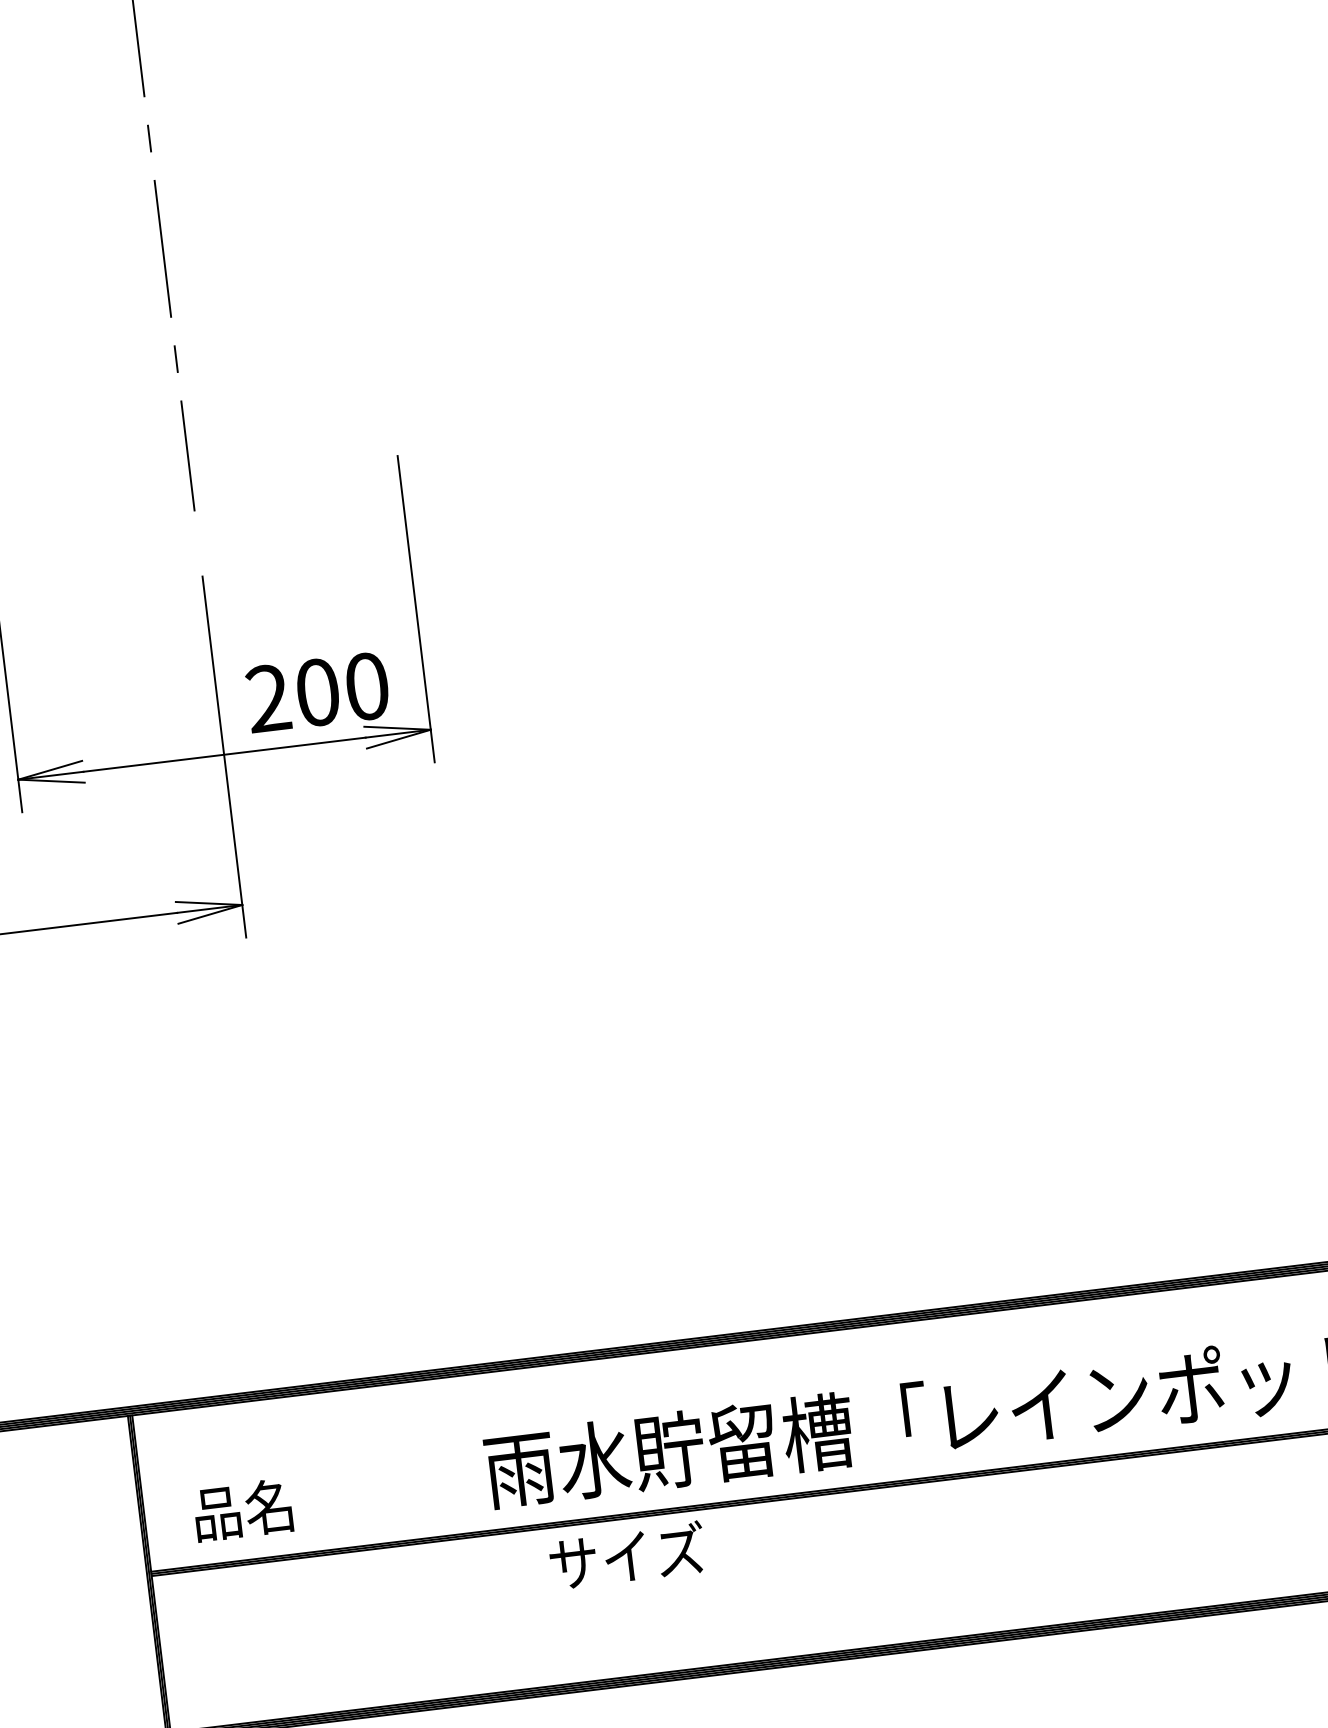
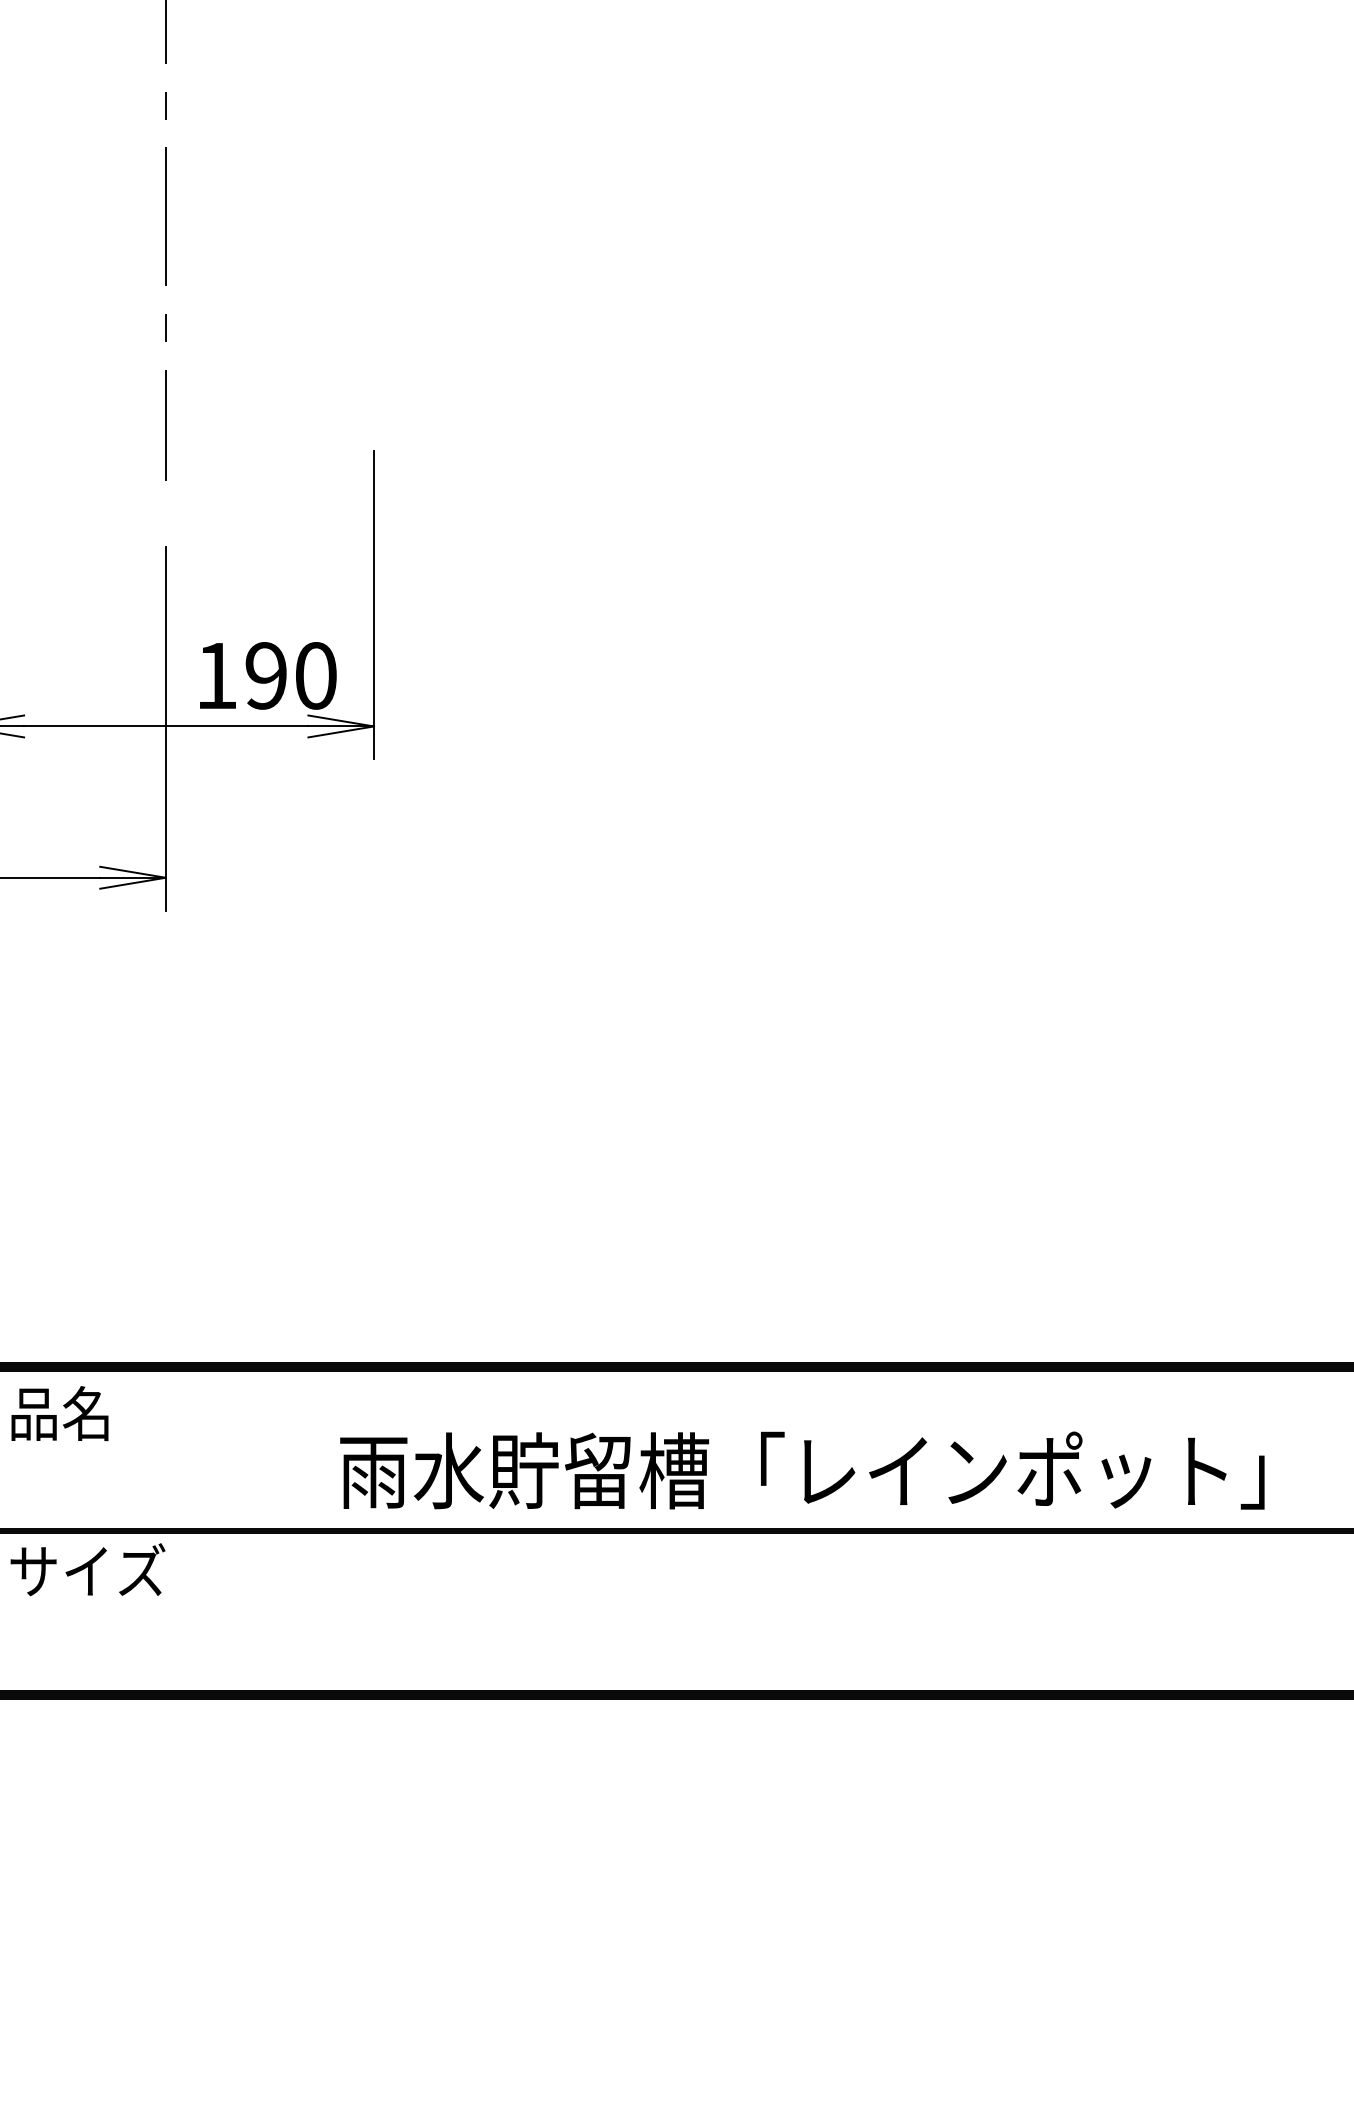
text: (293, 695) -> (241, 675), 200 -> 190
text: (242, 1510) -> (59, 1413), moved
text: (626, 1555) -> (87, 1569), moved

